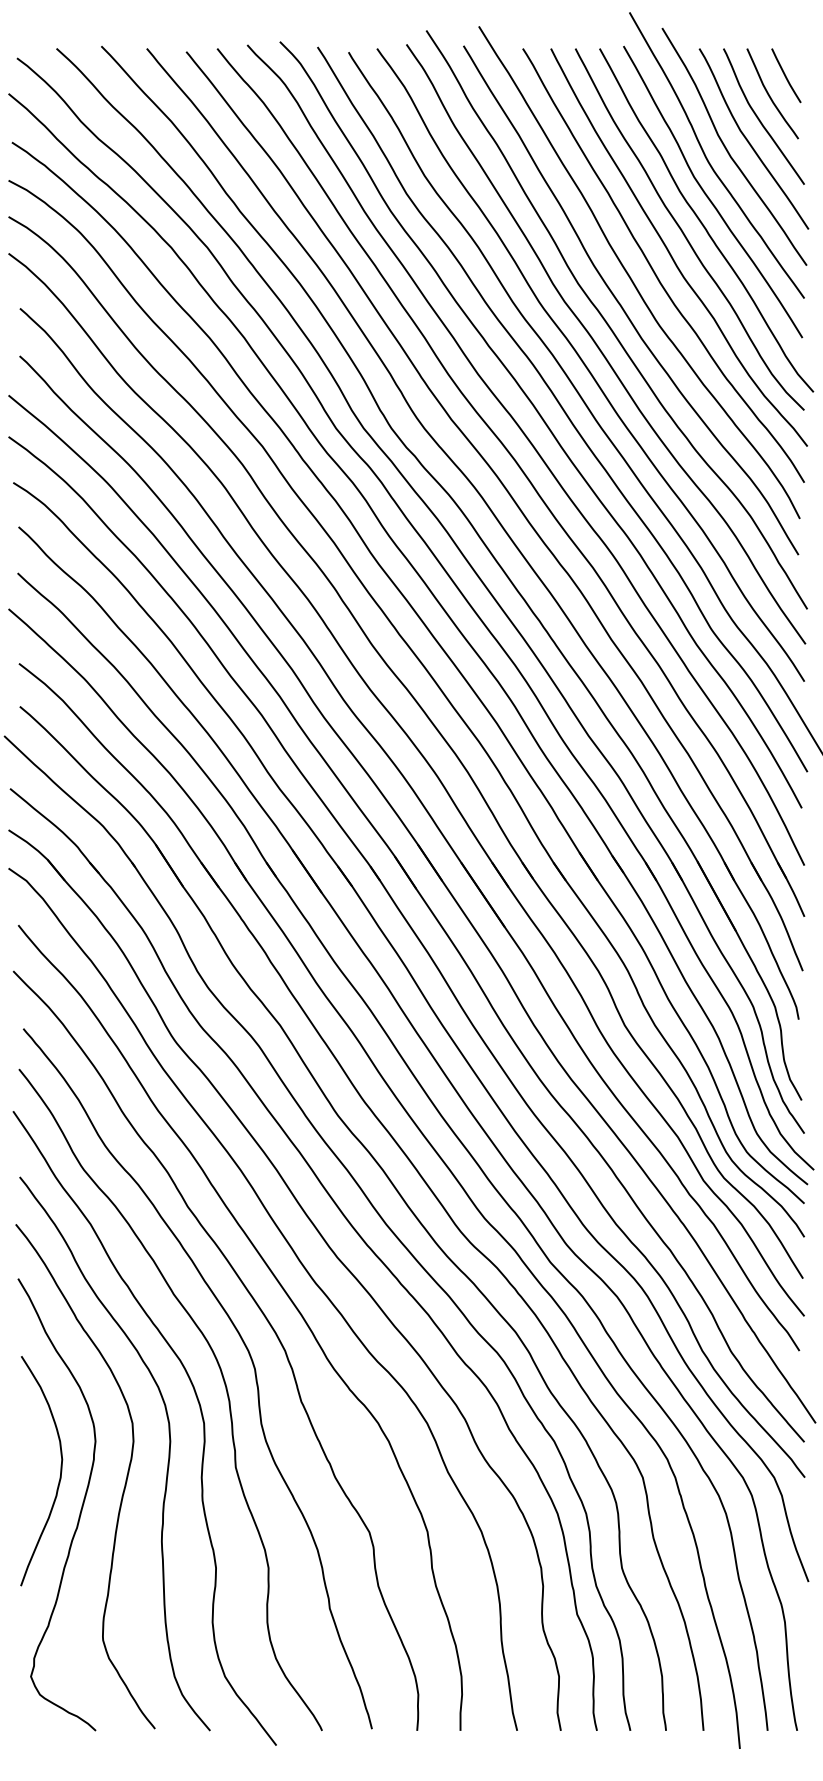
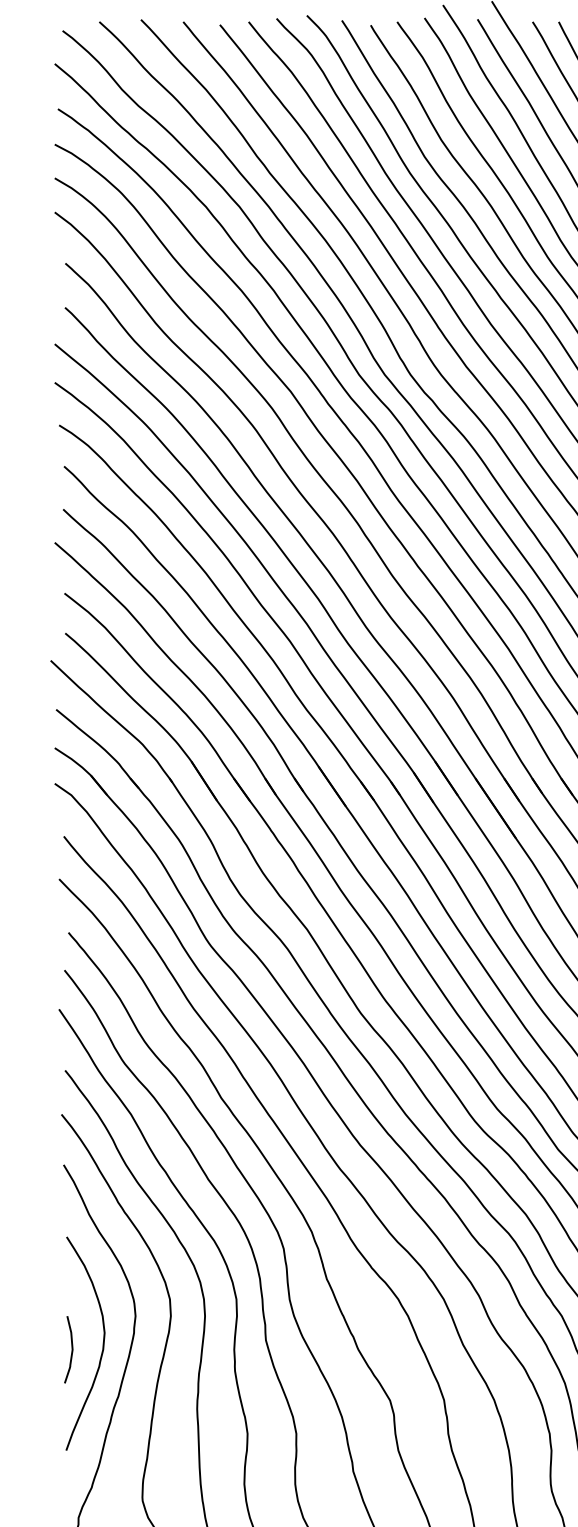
curve: (26, 1477) -> (71, 1349), added

